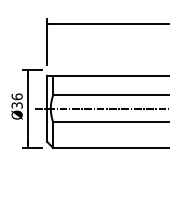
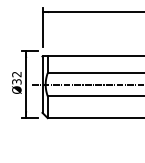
text: (16, 96) -> (16, 74), Ø36 -> Ø32

